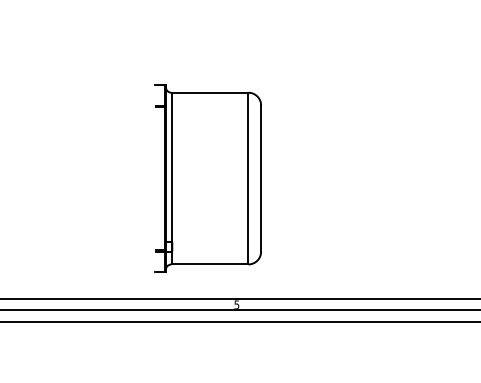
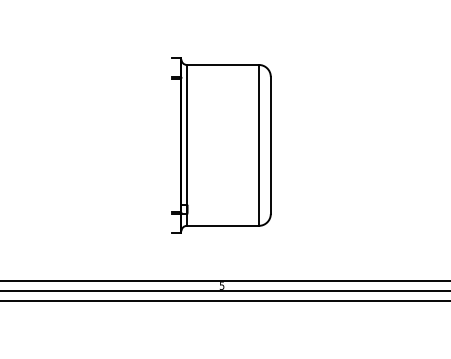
part: (208, 178) -> (221, 145), moved

